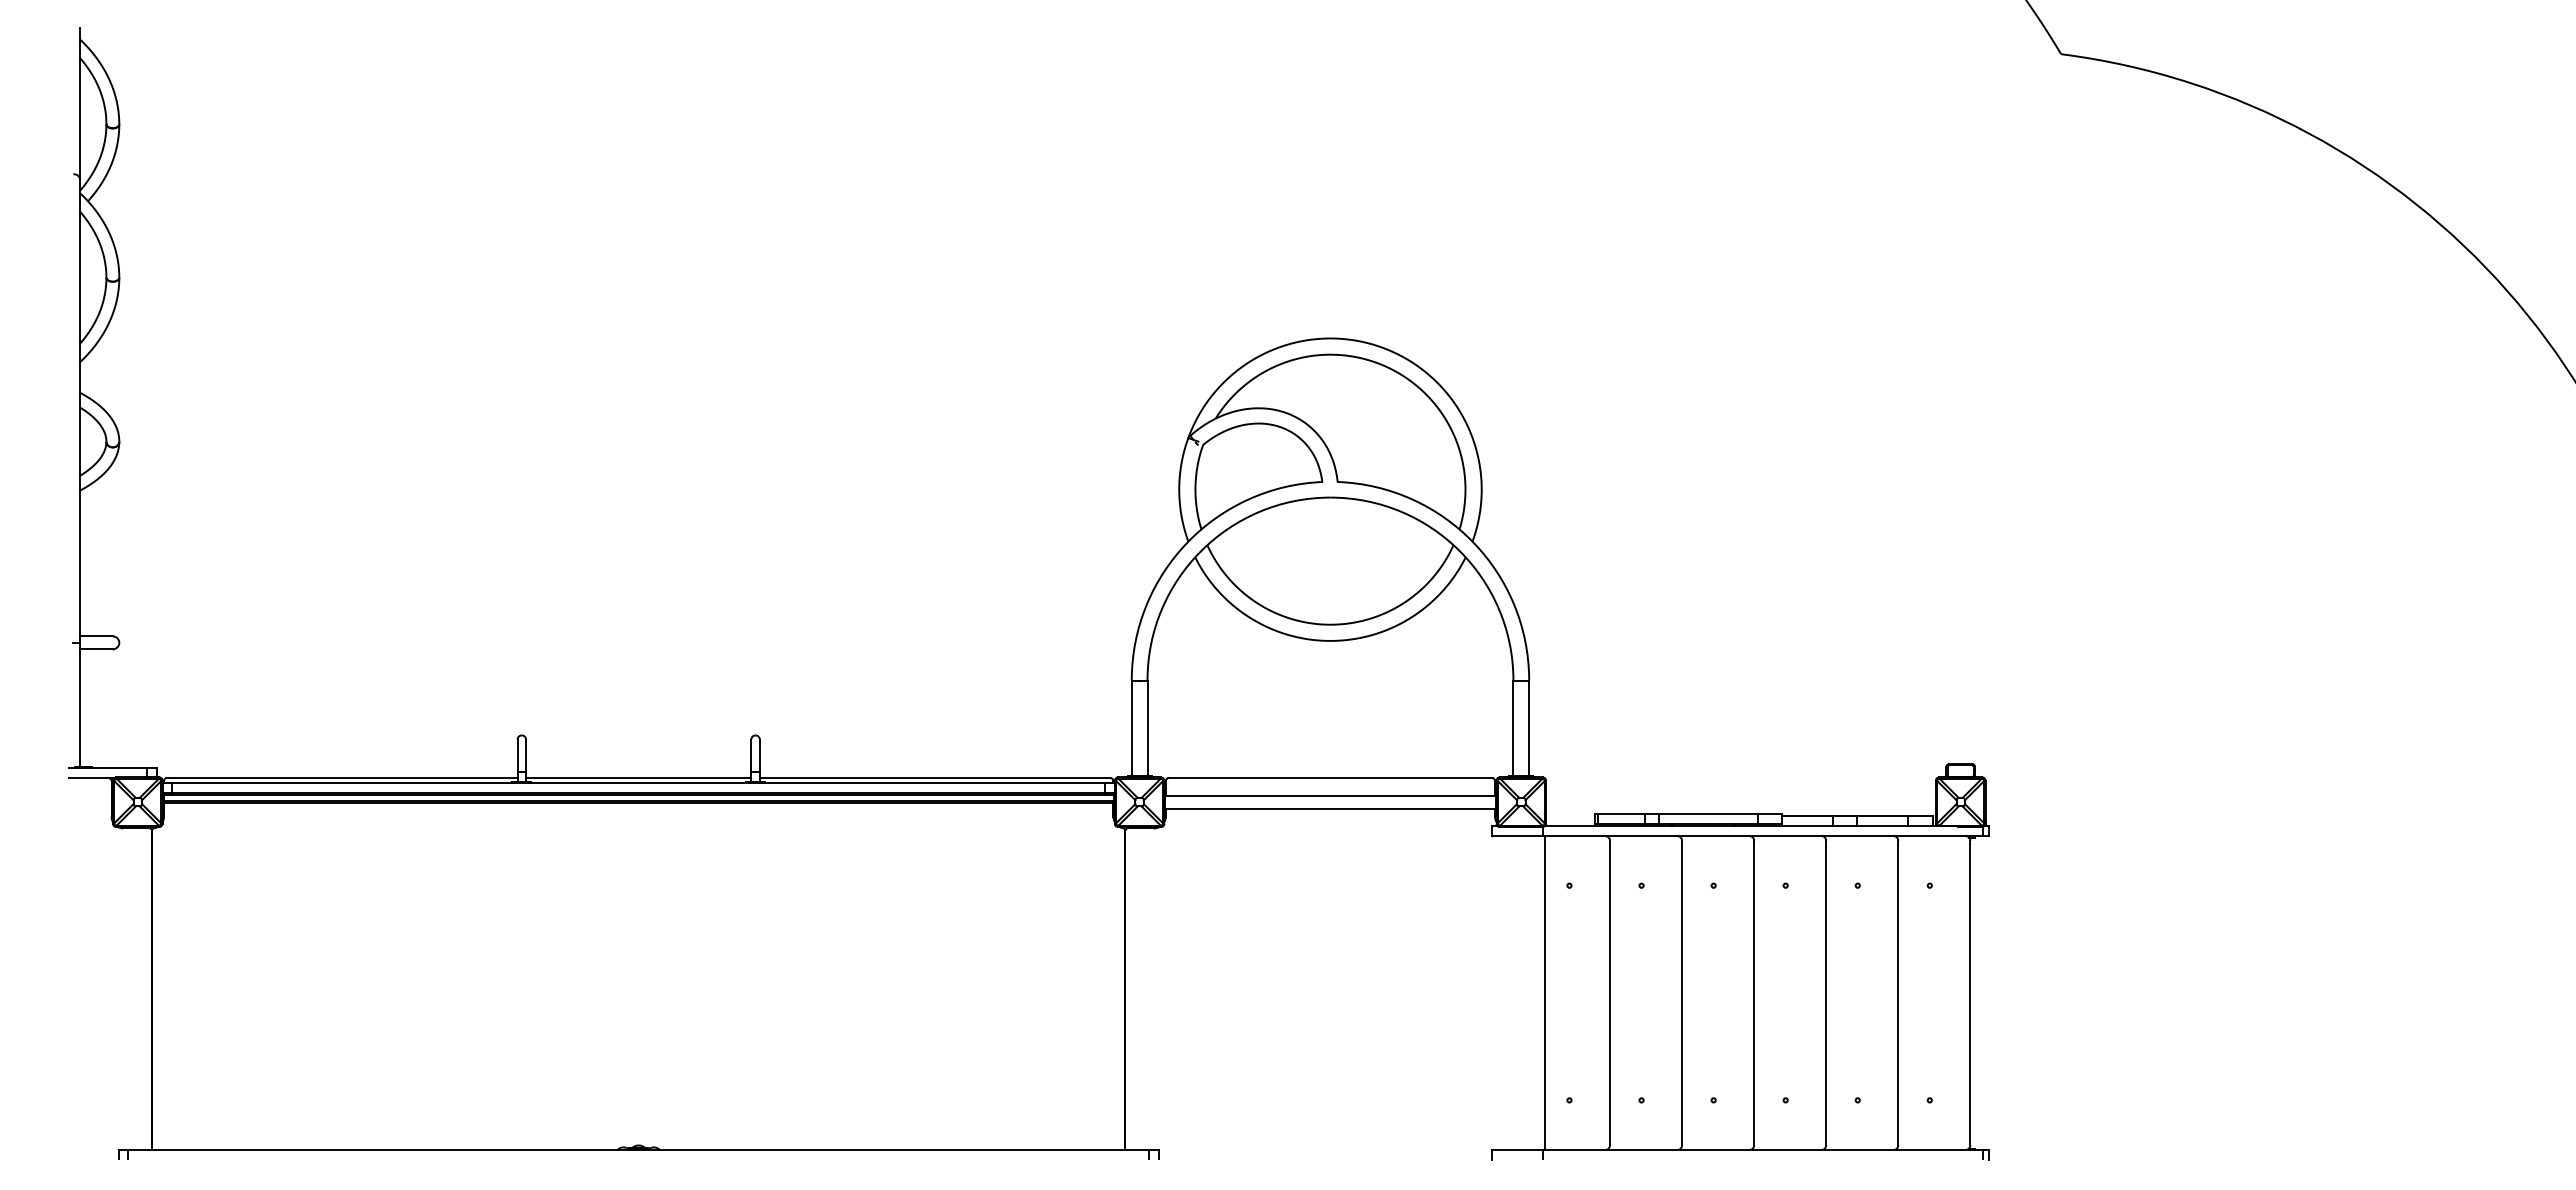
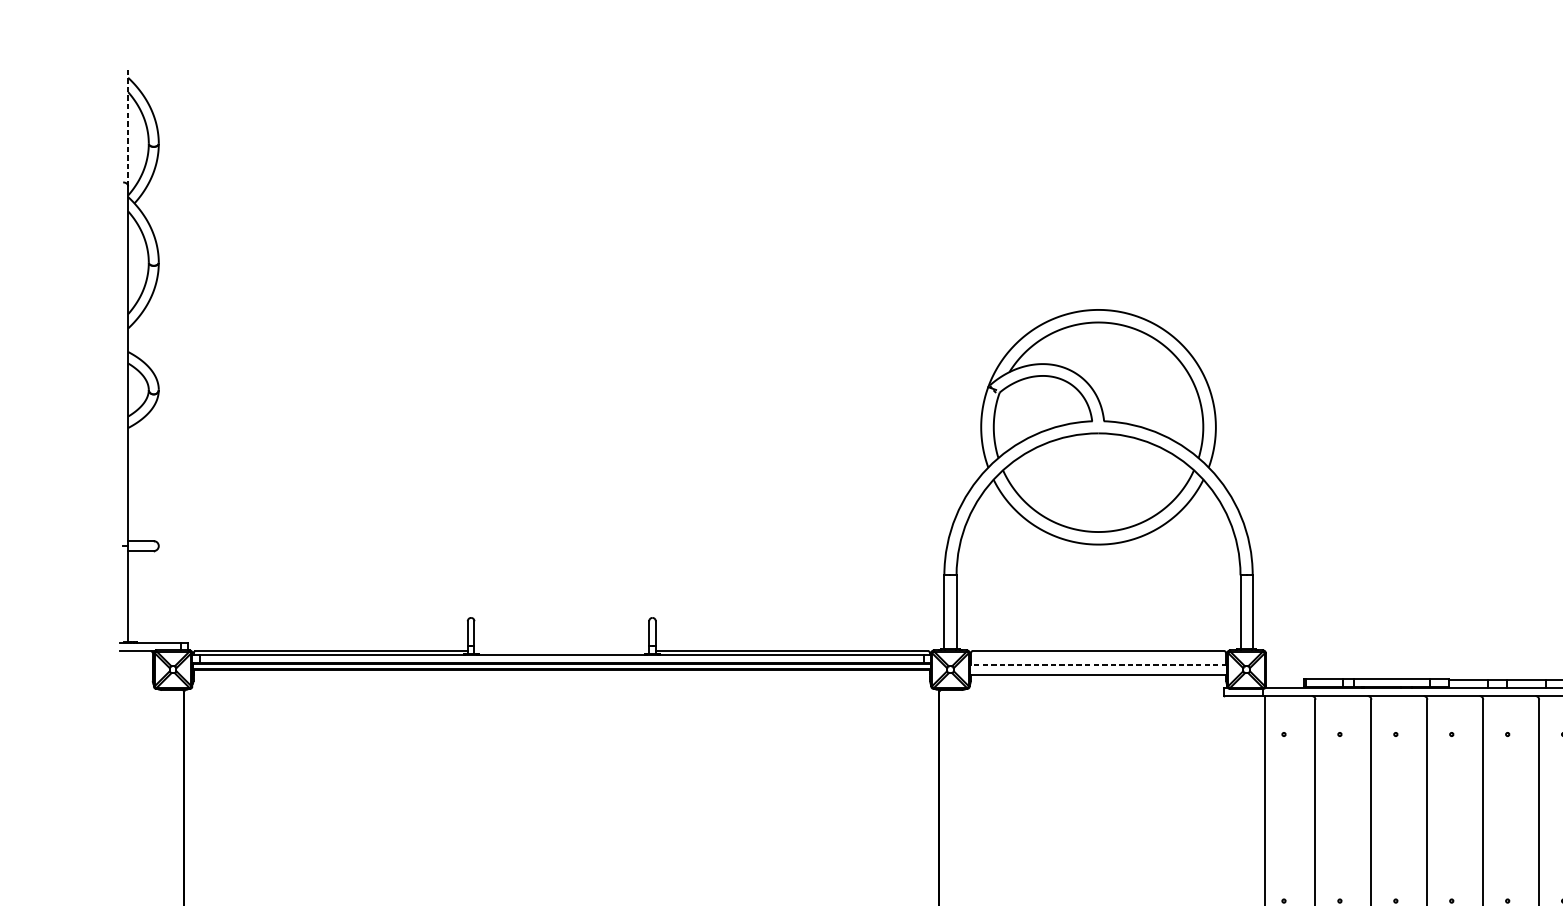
line: (79, 103) -> (127, 127), solid -> dashed
line: (638, 778) -> (561, 651), removed
line: (1330, 795) -> (1098, 664), solid -> dashed

